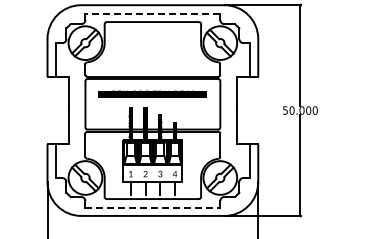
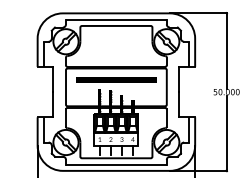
line: (152, 13) -> (116, 19), dashed -> solid
line: (153, 207) -> (116, 164), dashed -> solid

